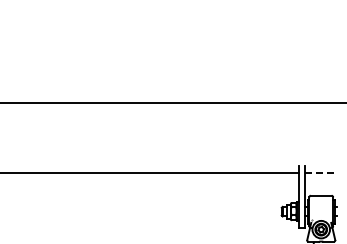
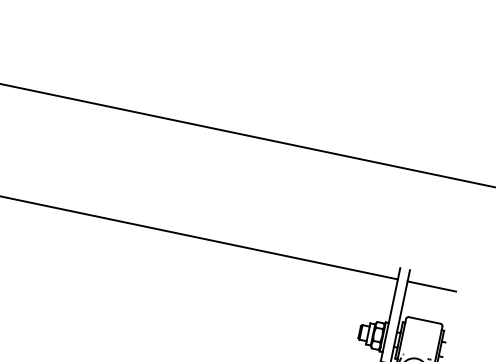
line: (321, 173) -> (432, 286), dashed -> solid

